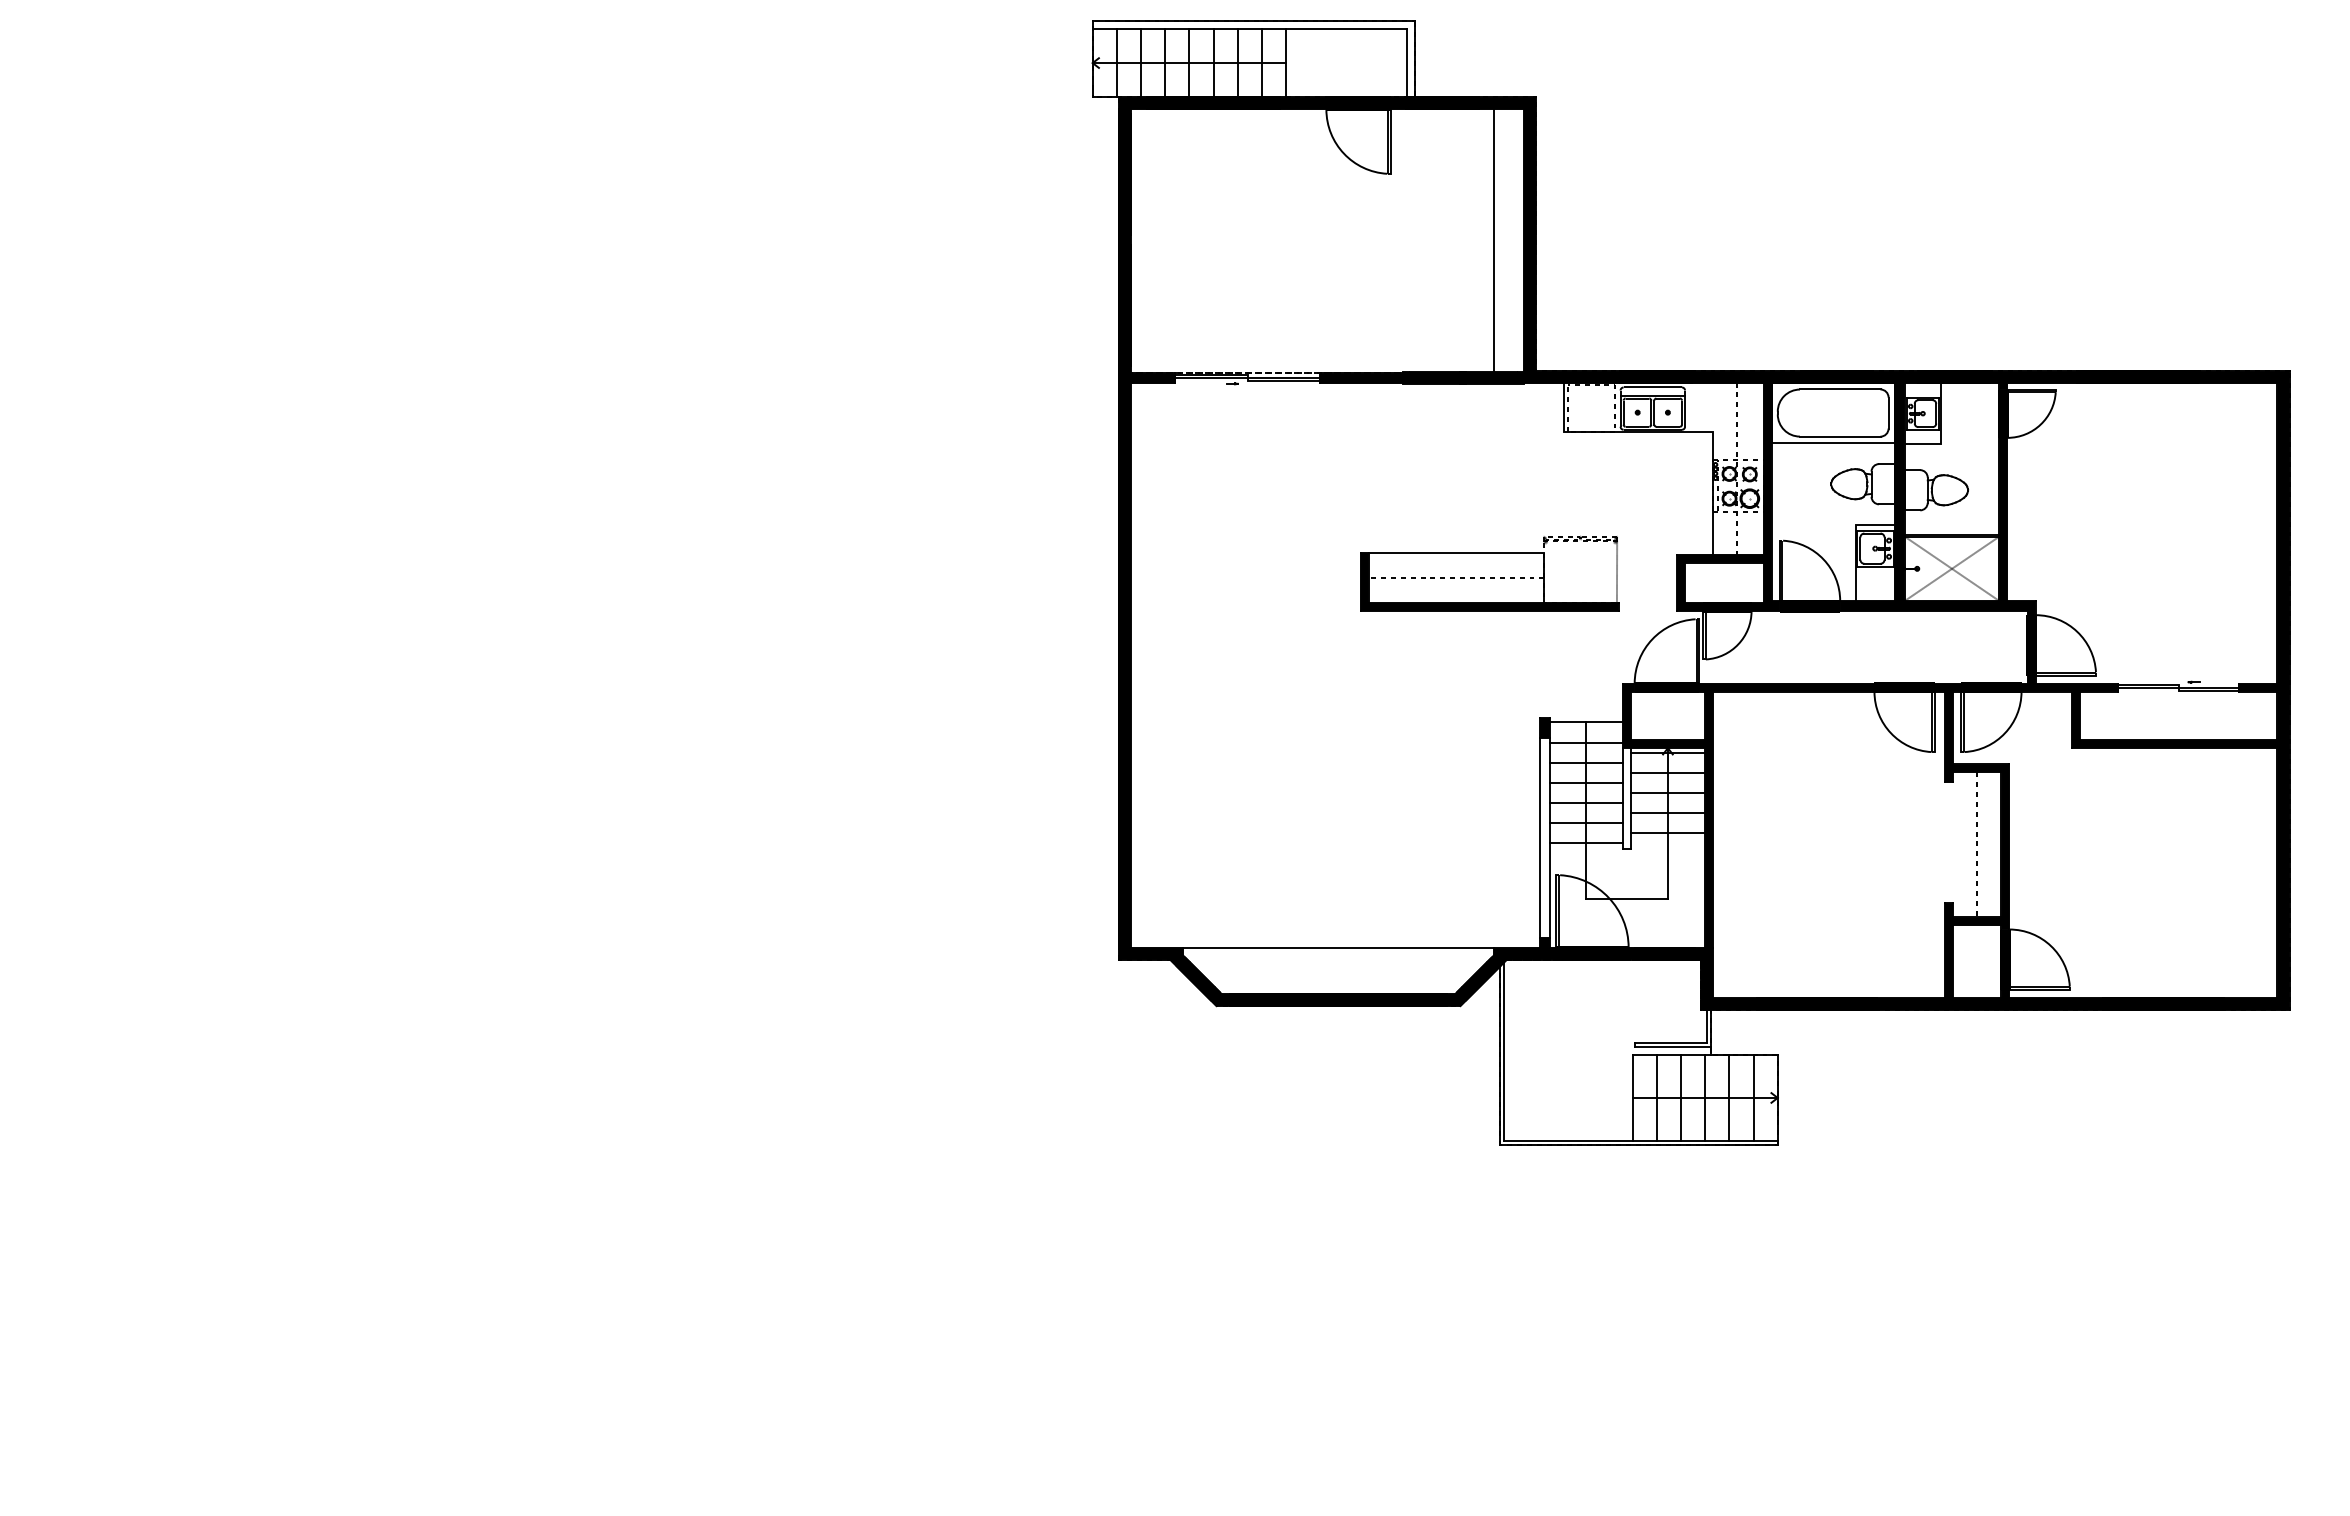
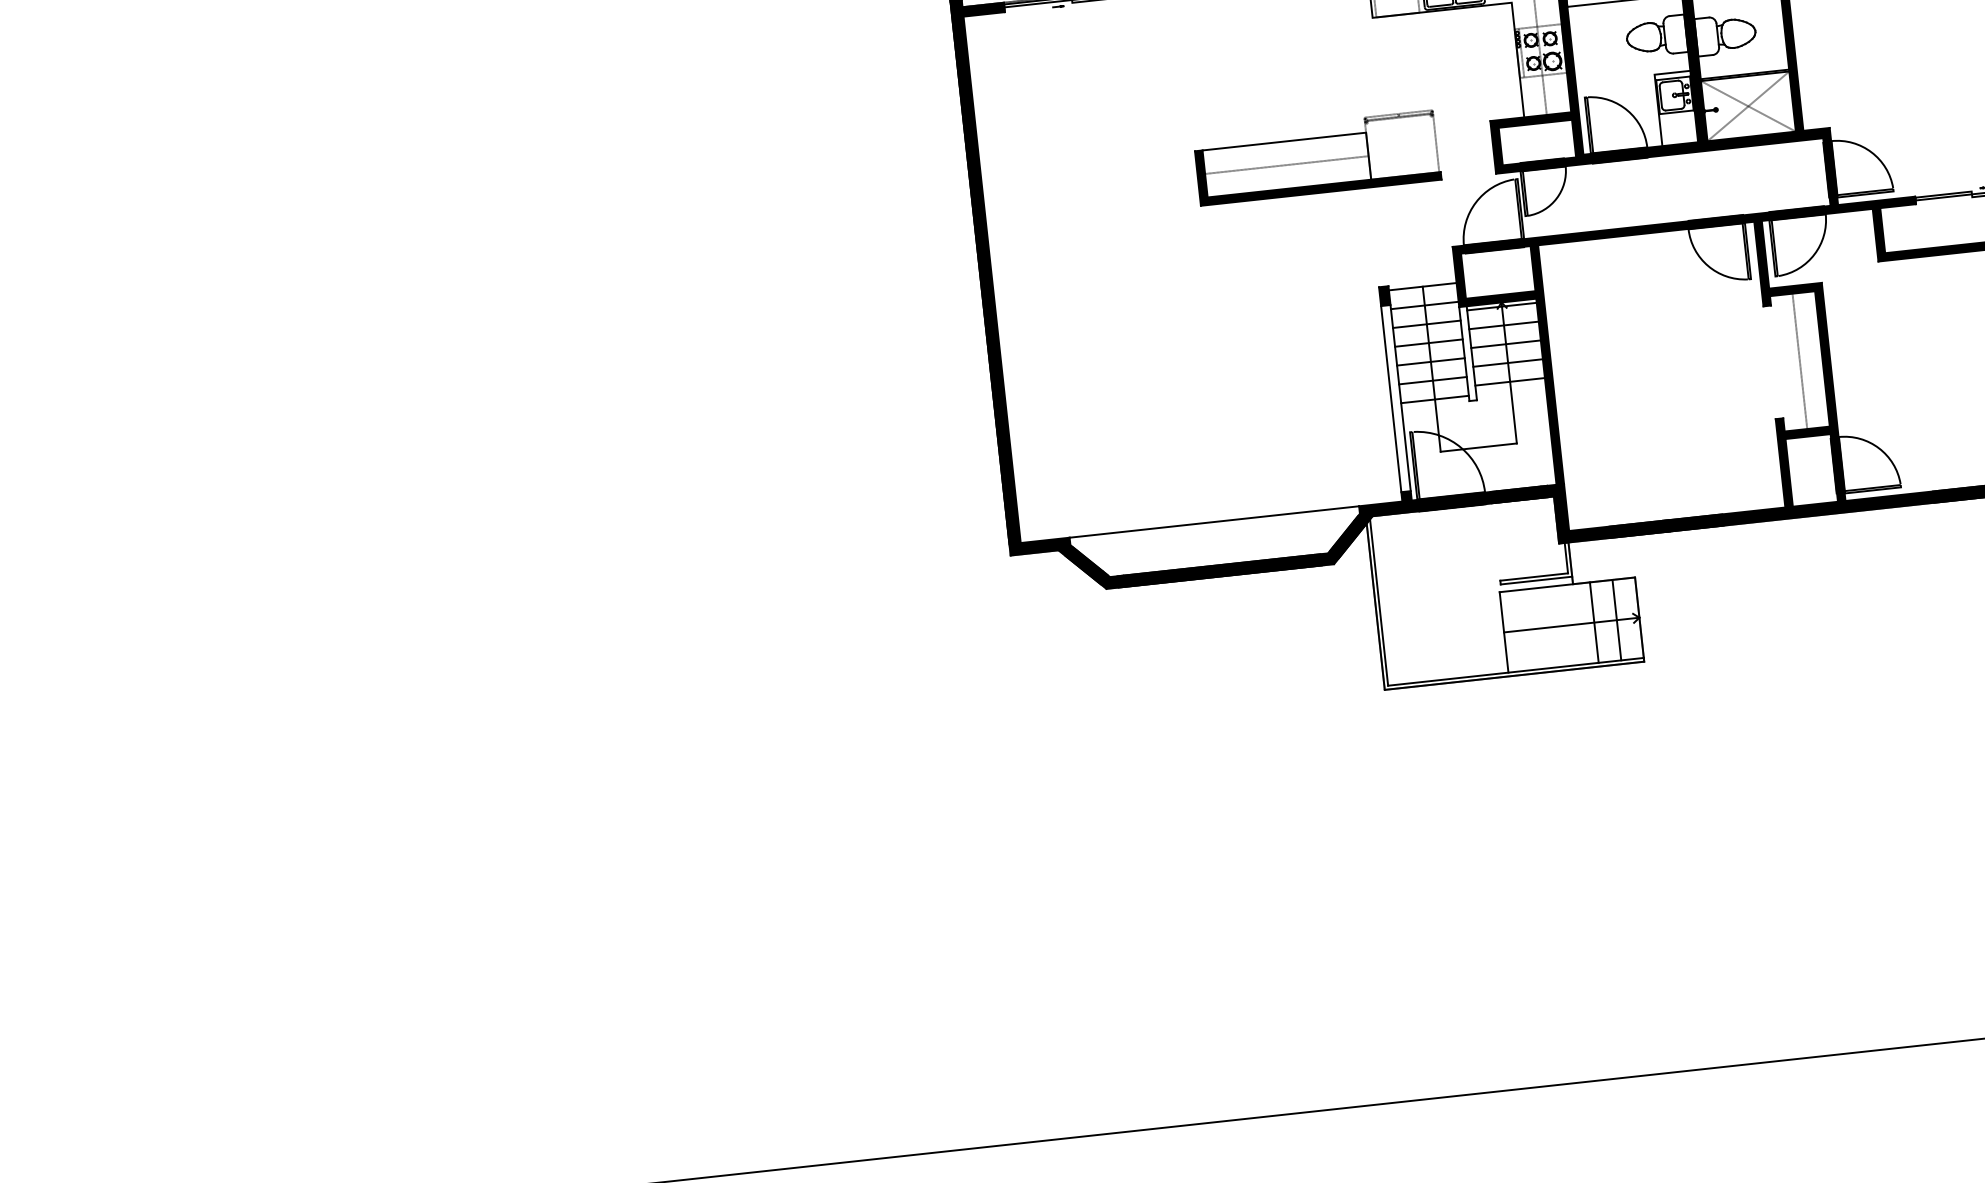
line: (1656, 1097) -> (1526, 629), removed
line: (1681, 1097) -> (1549, 627), removed
line: (1705, 1097) -> (1571, 624), removed

